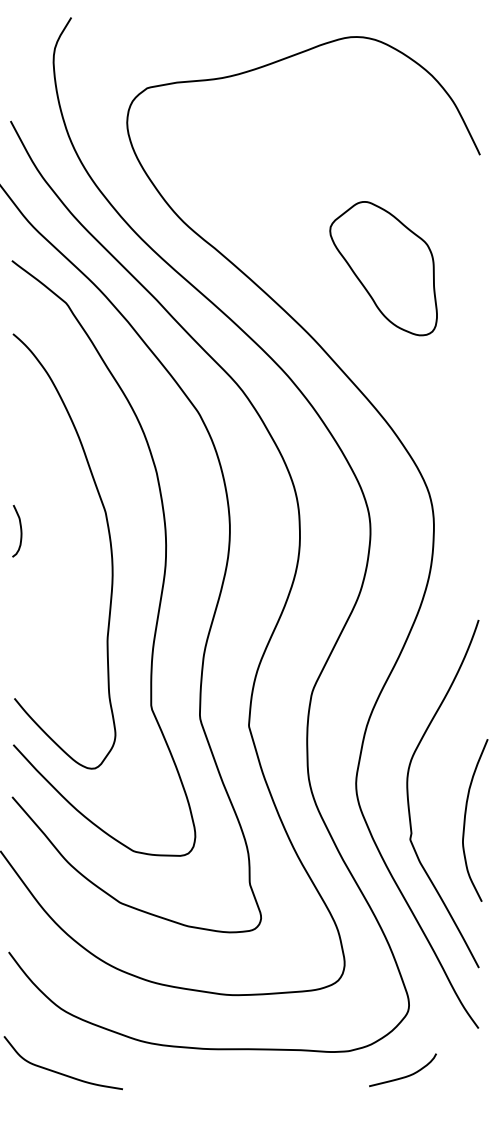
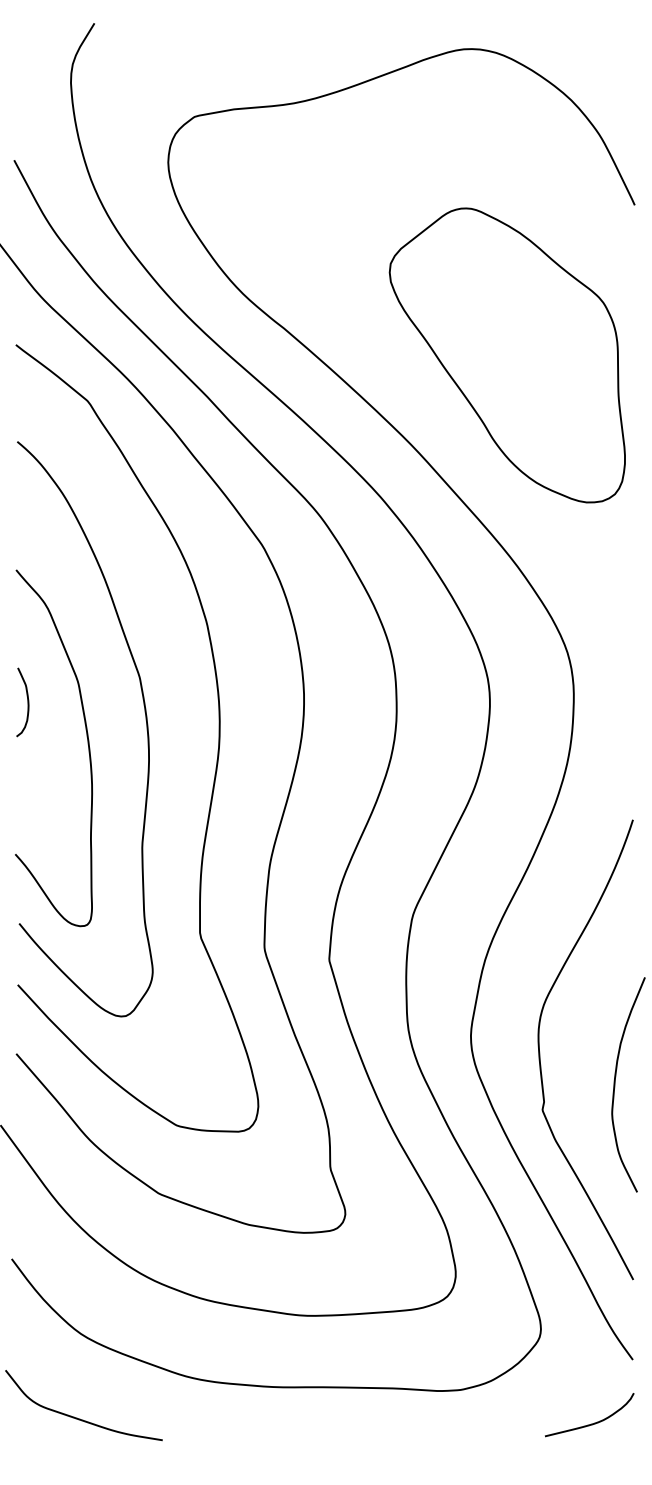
part: (383, 268) -> (507, 355), size x1.67
curve: (65, 560) -> (86, 741), added
curve: (403, 1076) -> (590, 1423), moved

